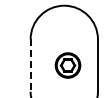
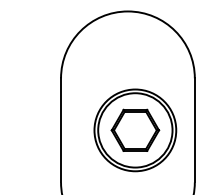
part: (67, 65) -> (134, 130), size x1.67
line: (30, 66) -> (60, 132), dashed -> solid

